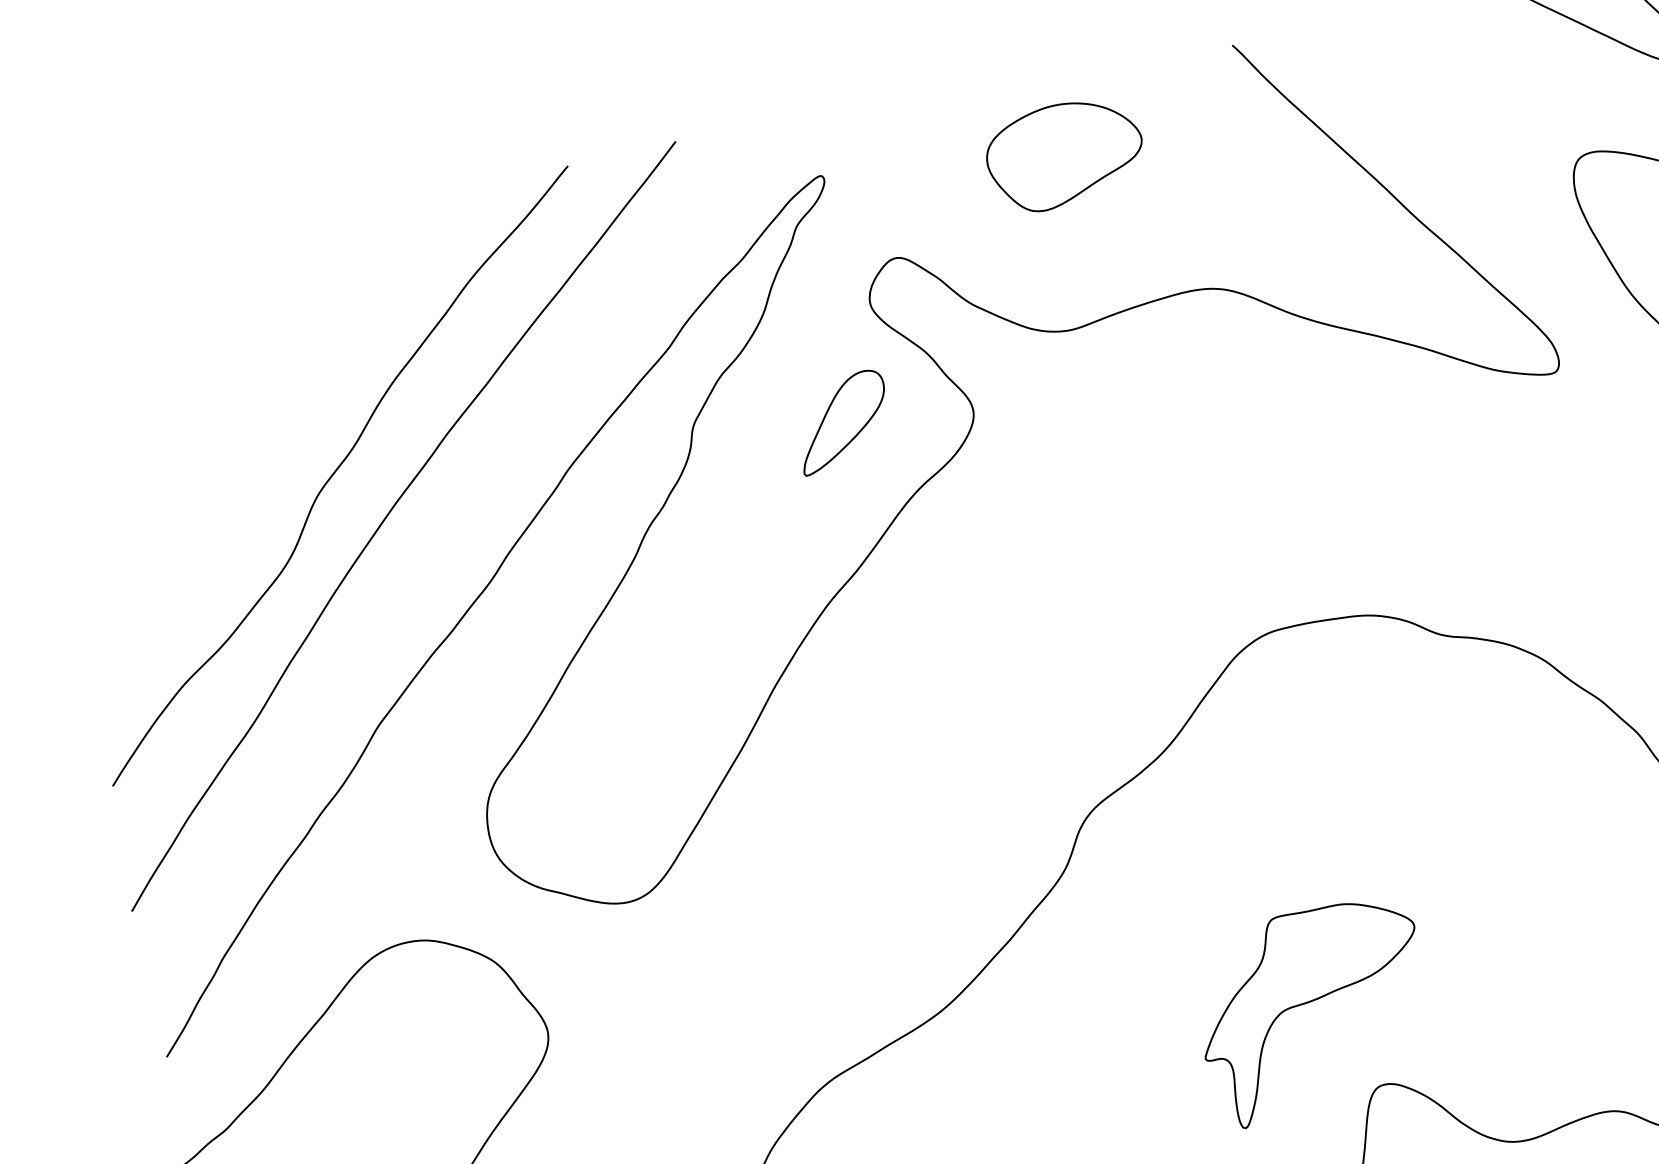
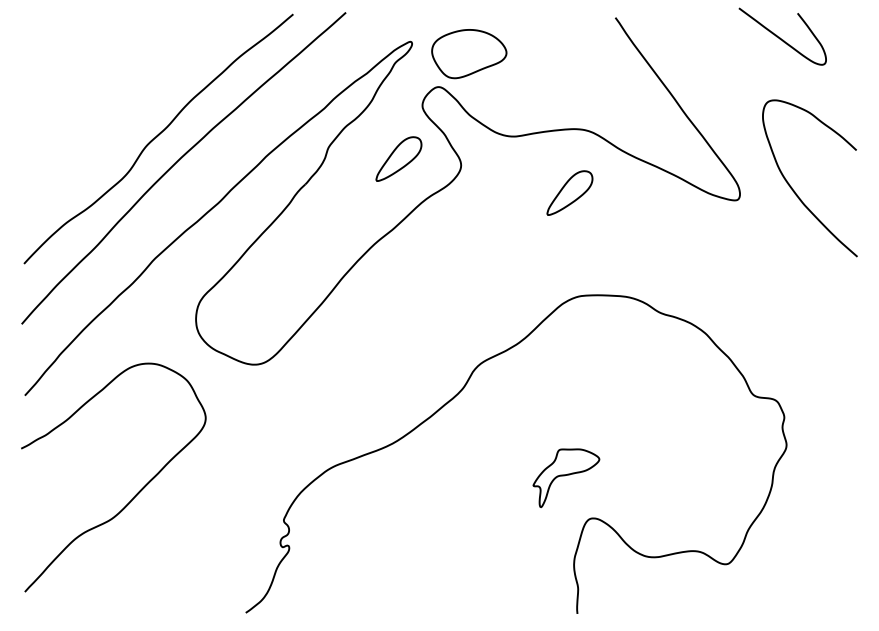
part: (1065, 155) -> (469, 54), moved
part: (1206, 423) -> (569, 192), added
part: (1314, 1013) -> (566, 478), size x0.6

